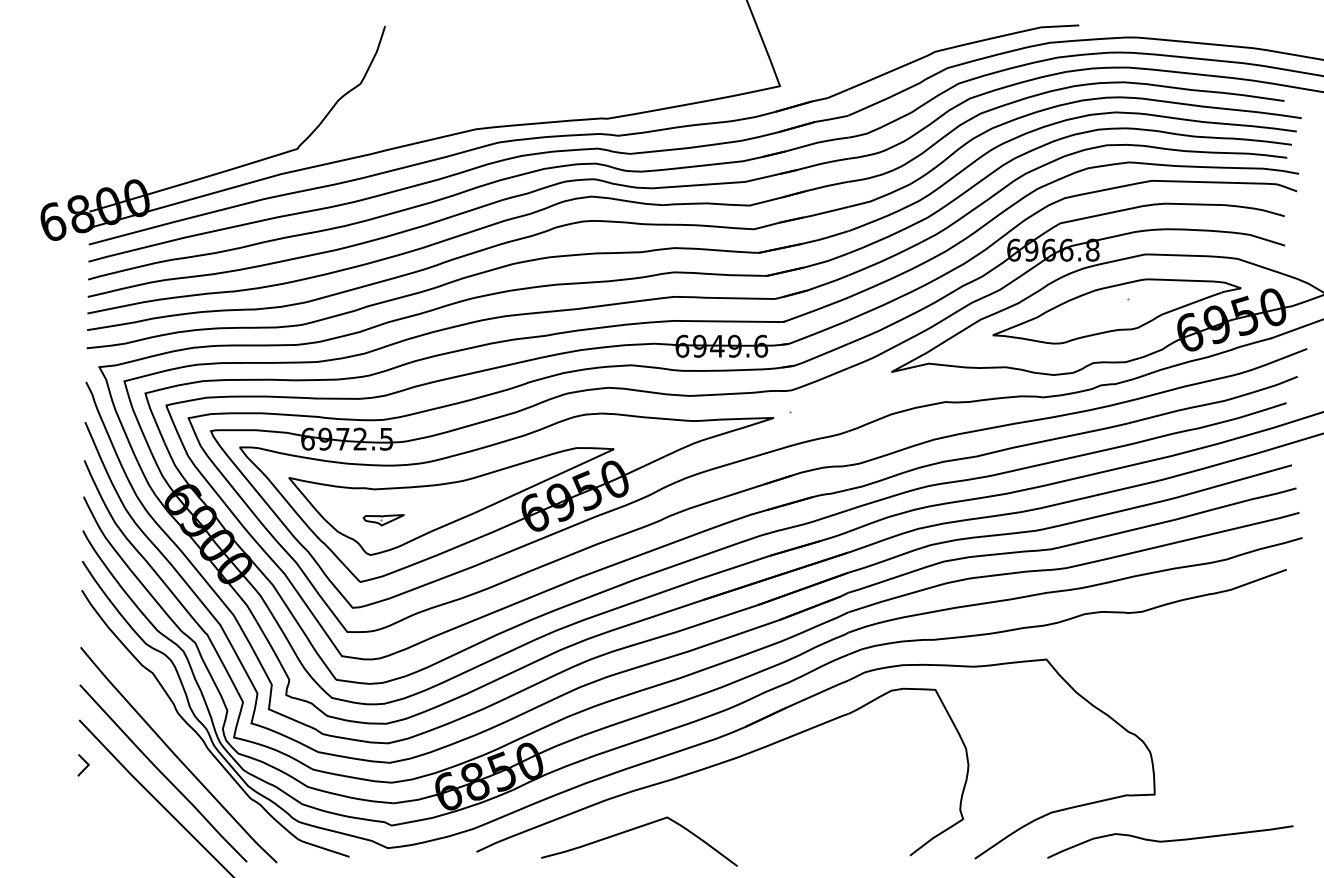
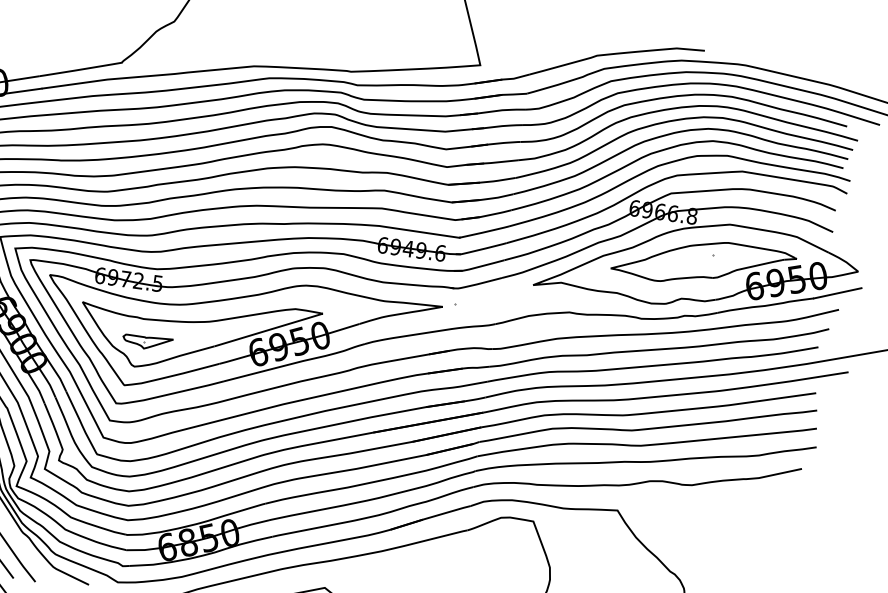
part: (383, 519) -> (147, 341), size x1.67

